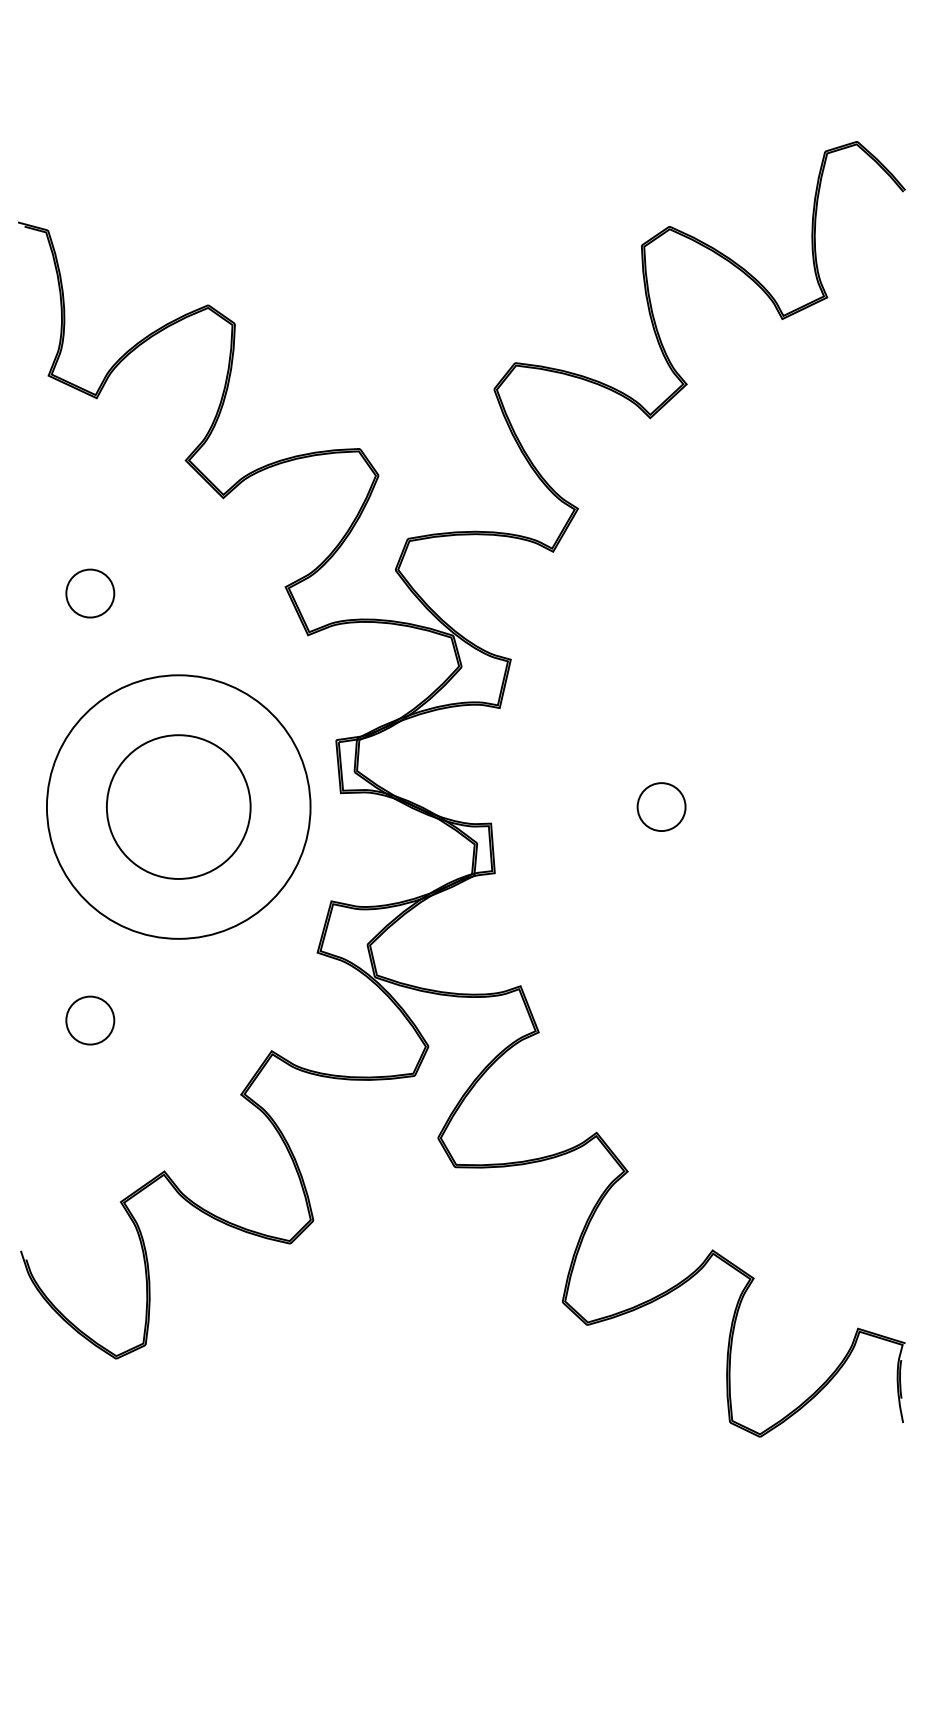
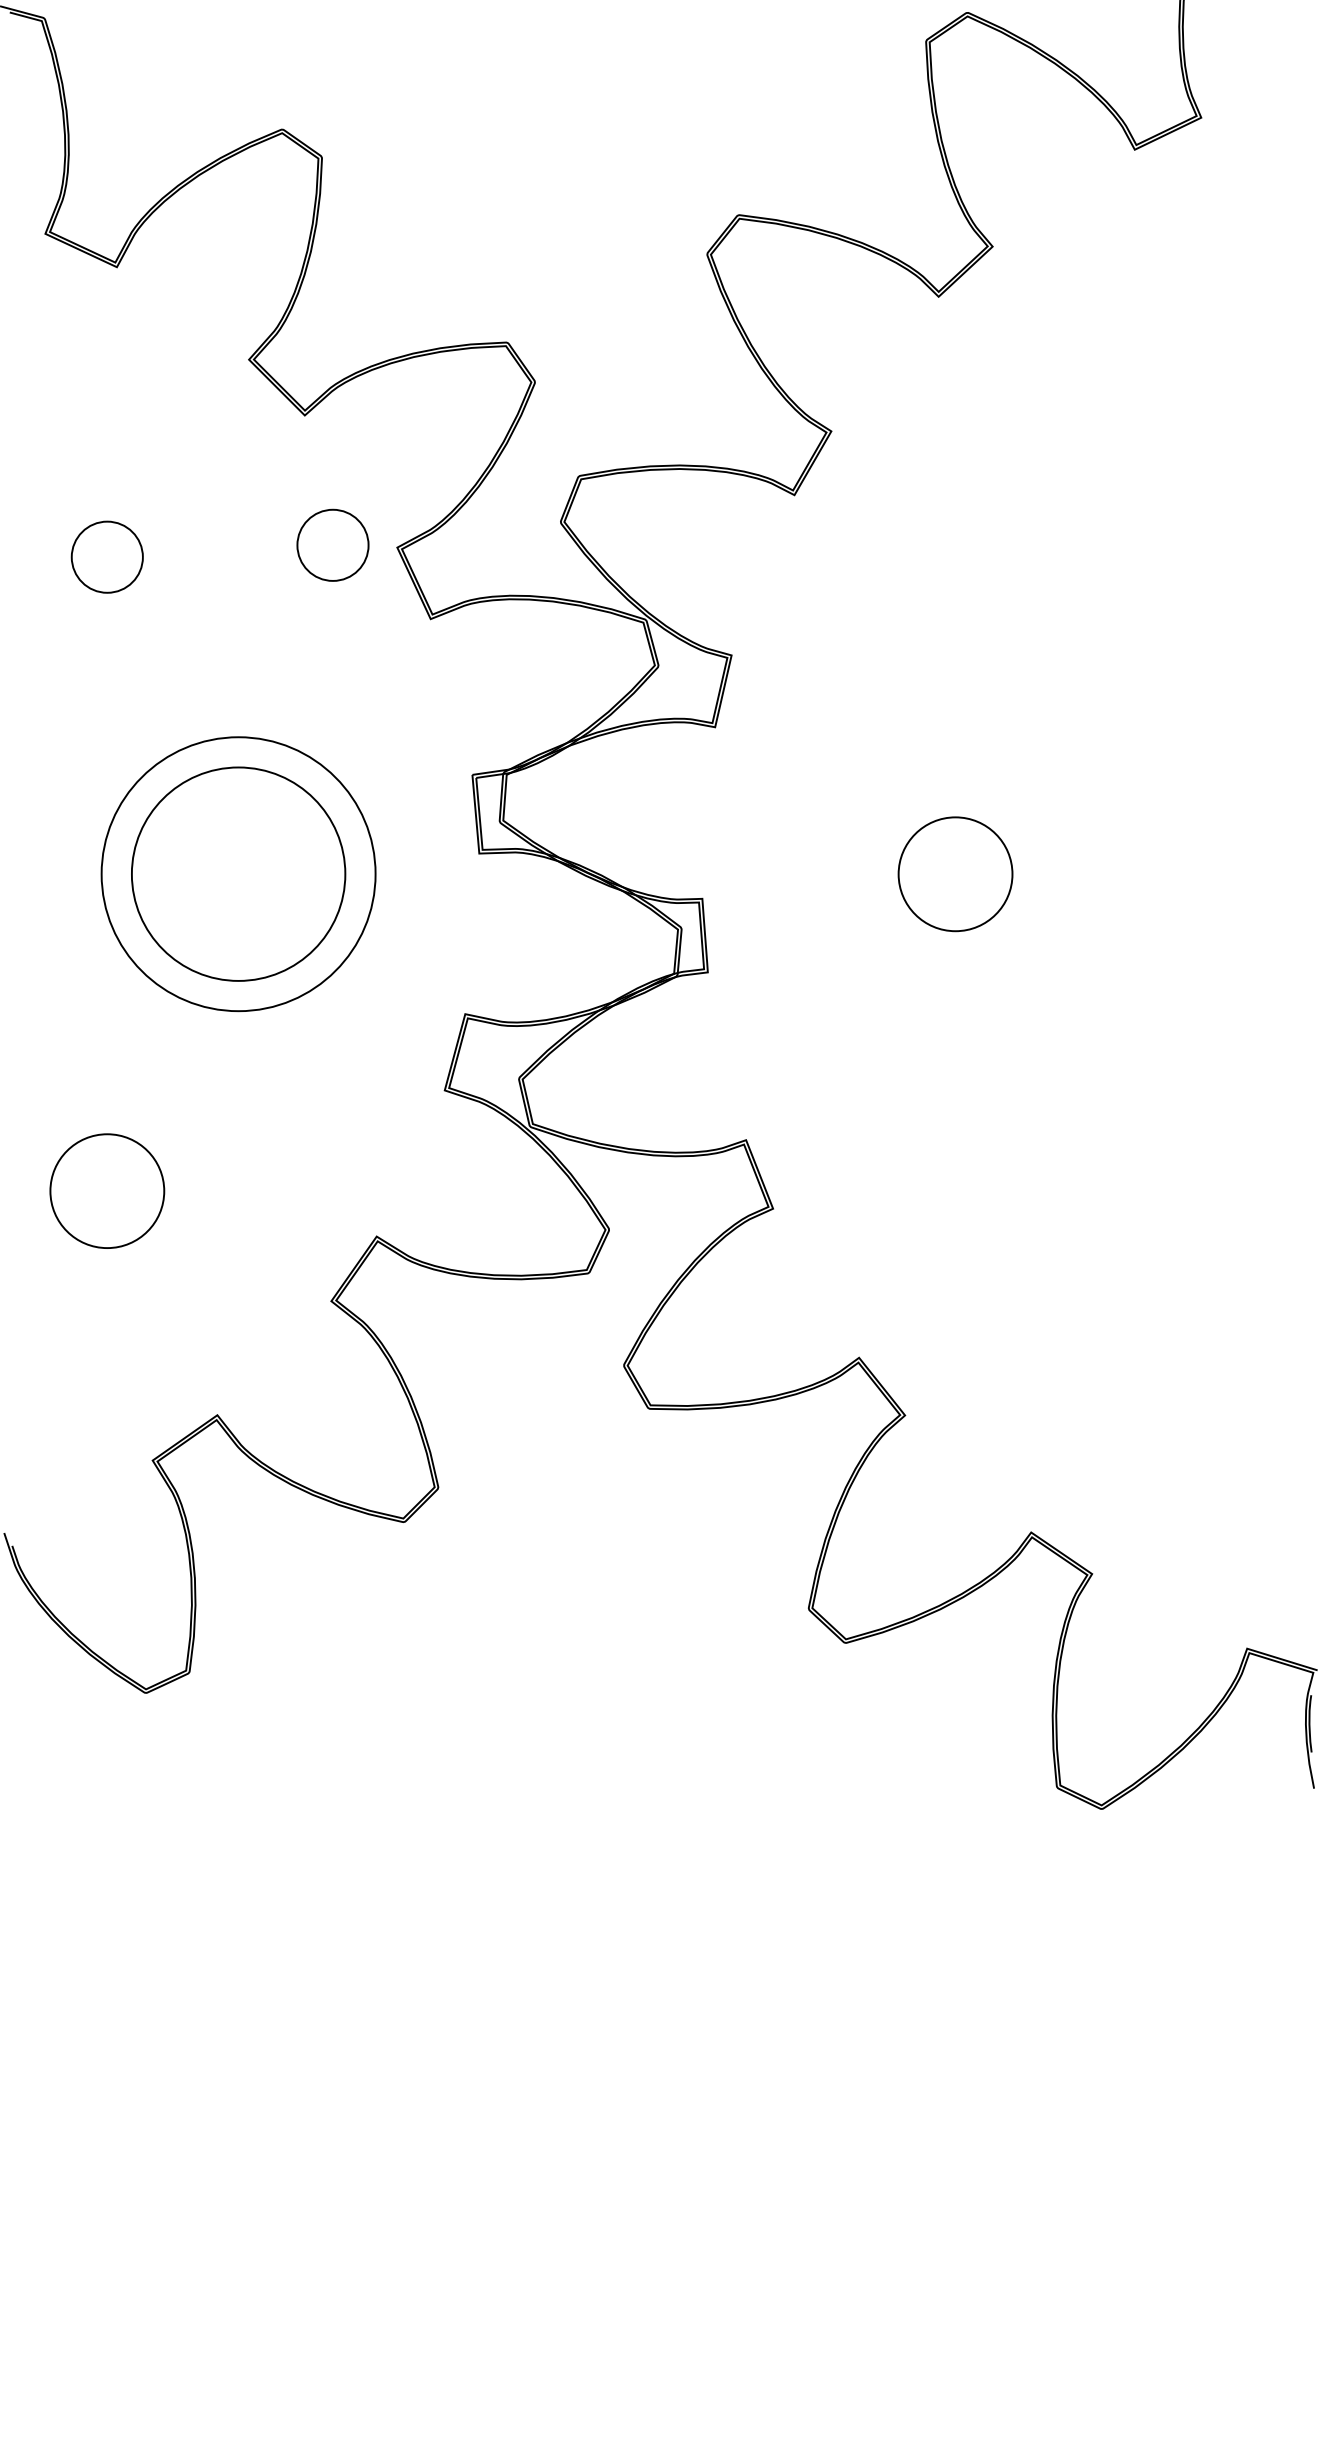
circle: (242, 585) -> (333, 545), added
circle: (178, 806) -> (238, 873), size x0.7
circle: (661, 806) -> (955, 873), size x1.6
circle: (90, 1020) -> (107, 1191), size x1.6

